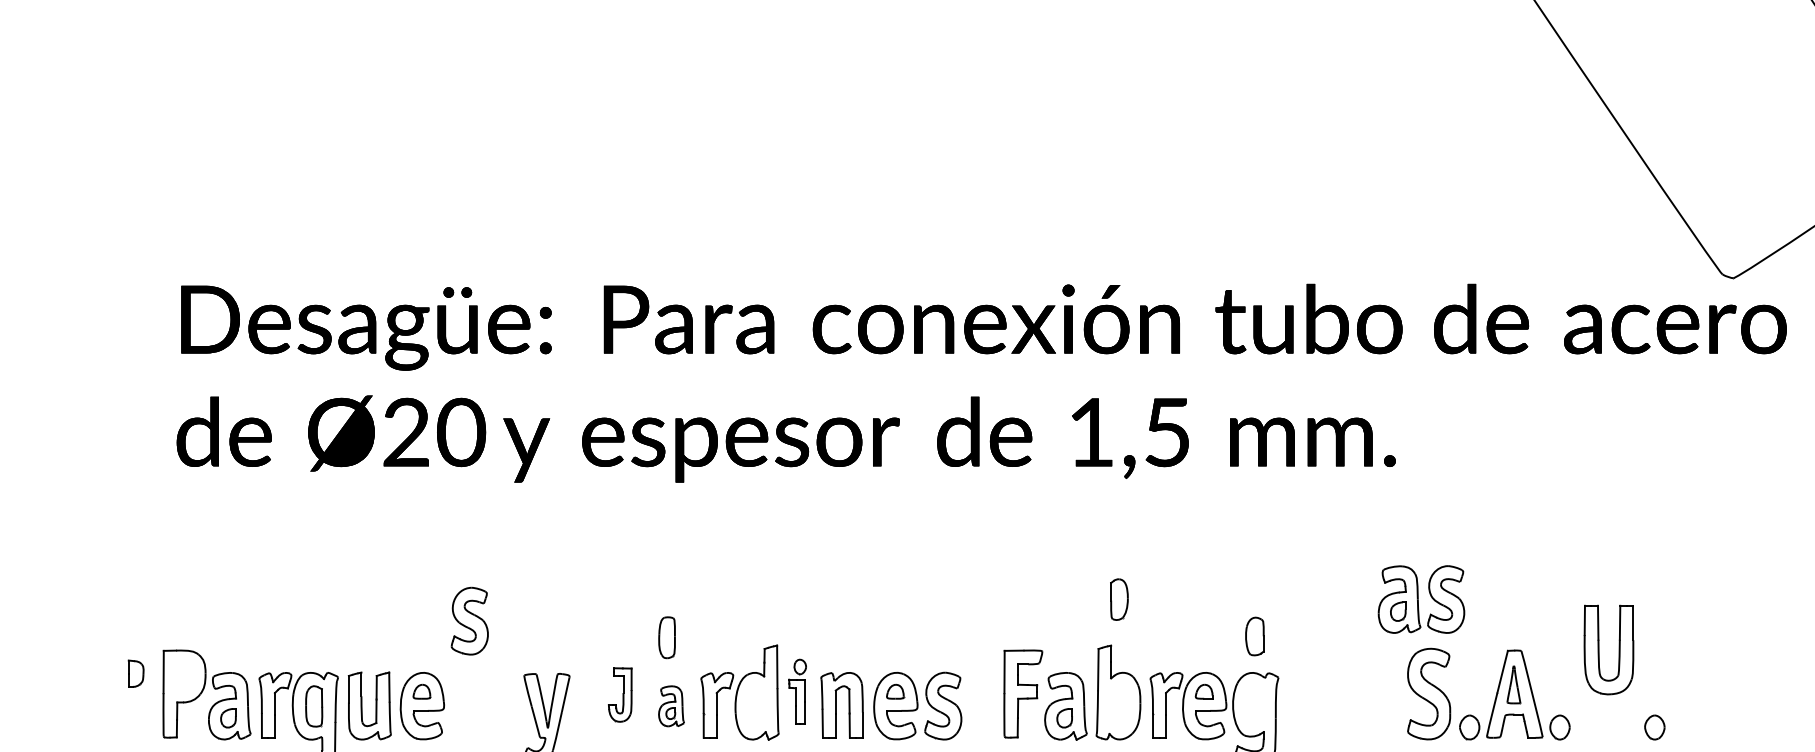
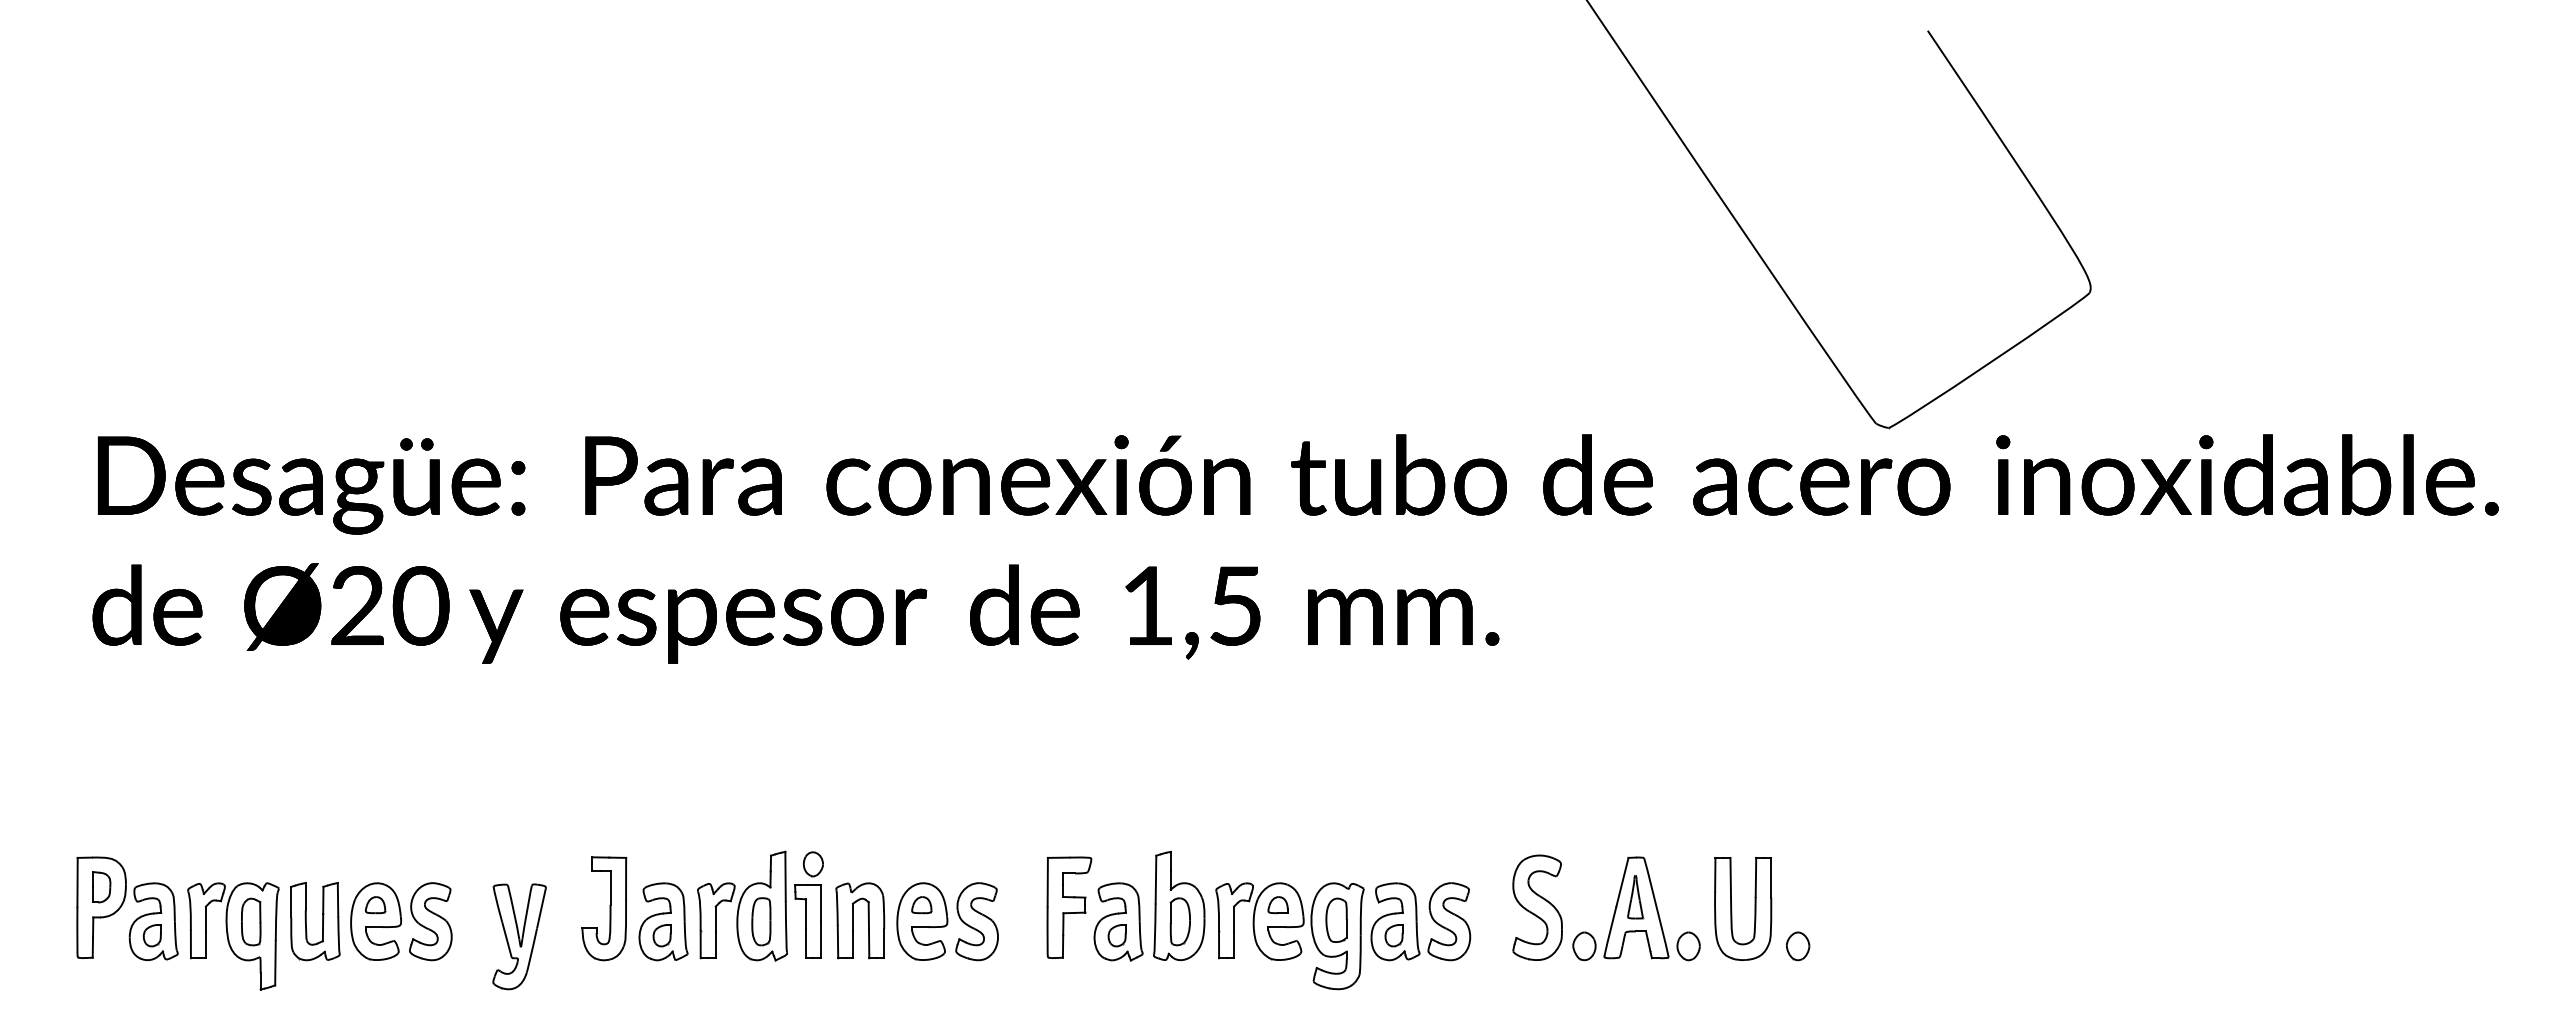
part: (1118, 599) -> (1179, 921), moved
part: (1421, 599) -> (1420, 921), moved
part: (469, 621) -> (430, 921), moved
part: (1254, 635) -> (1336, 919), moved
part: (667, 637) -> (761, 921), moved
part: (1599, 649) -> (1732, 908), moved
part: (135, 673) -> (101, 887), moved
part: (797, 691) -> (808, 904), size x1.43
part: (620, 694) -> (604, 908), size x1.67
part: (671, 705) -> (663, 921), size x1.67

